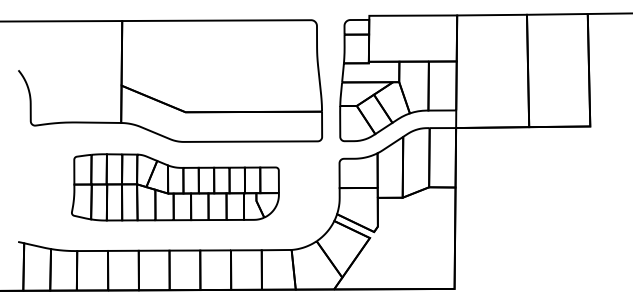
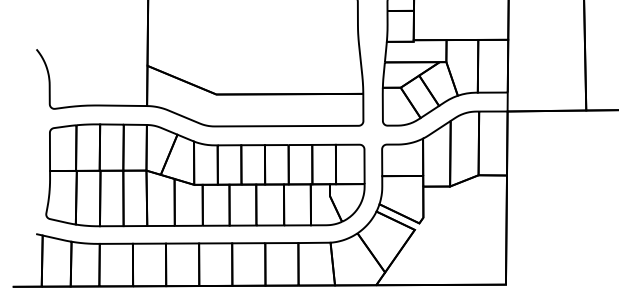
part: (175, 187) -> (205, 175), size x1.43

